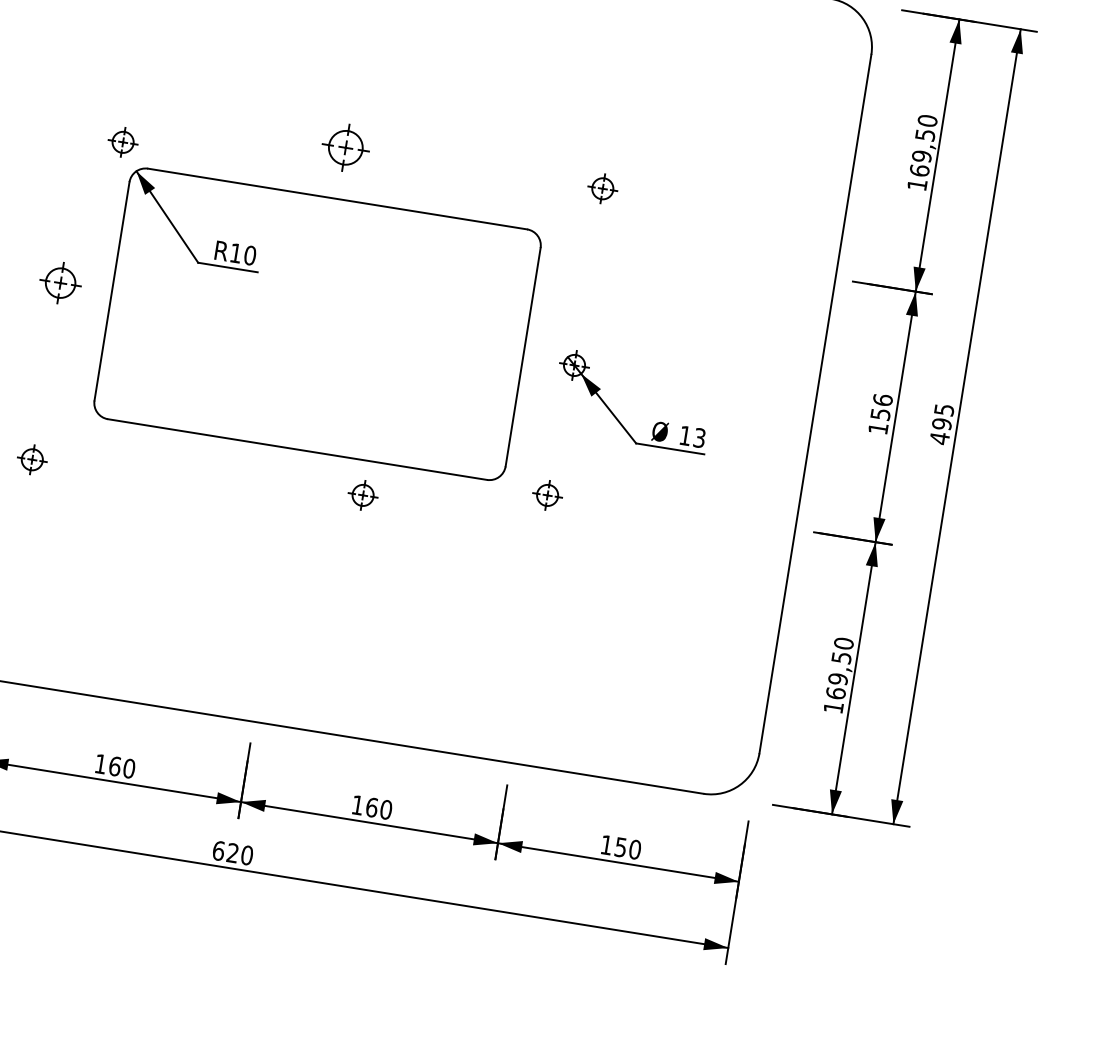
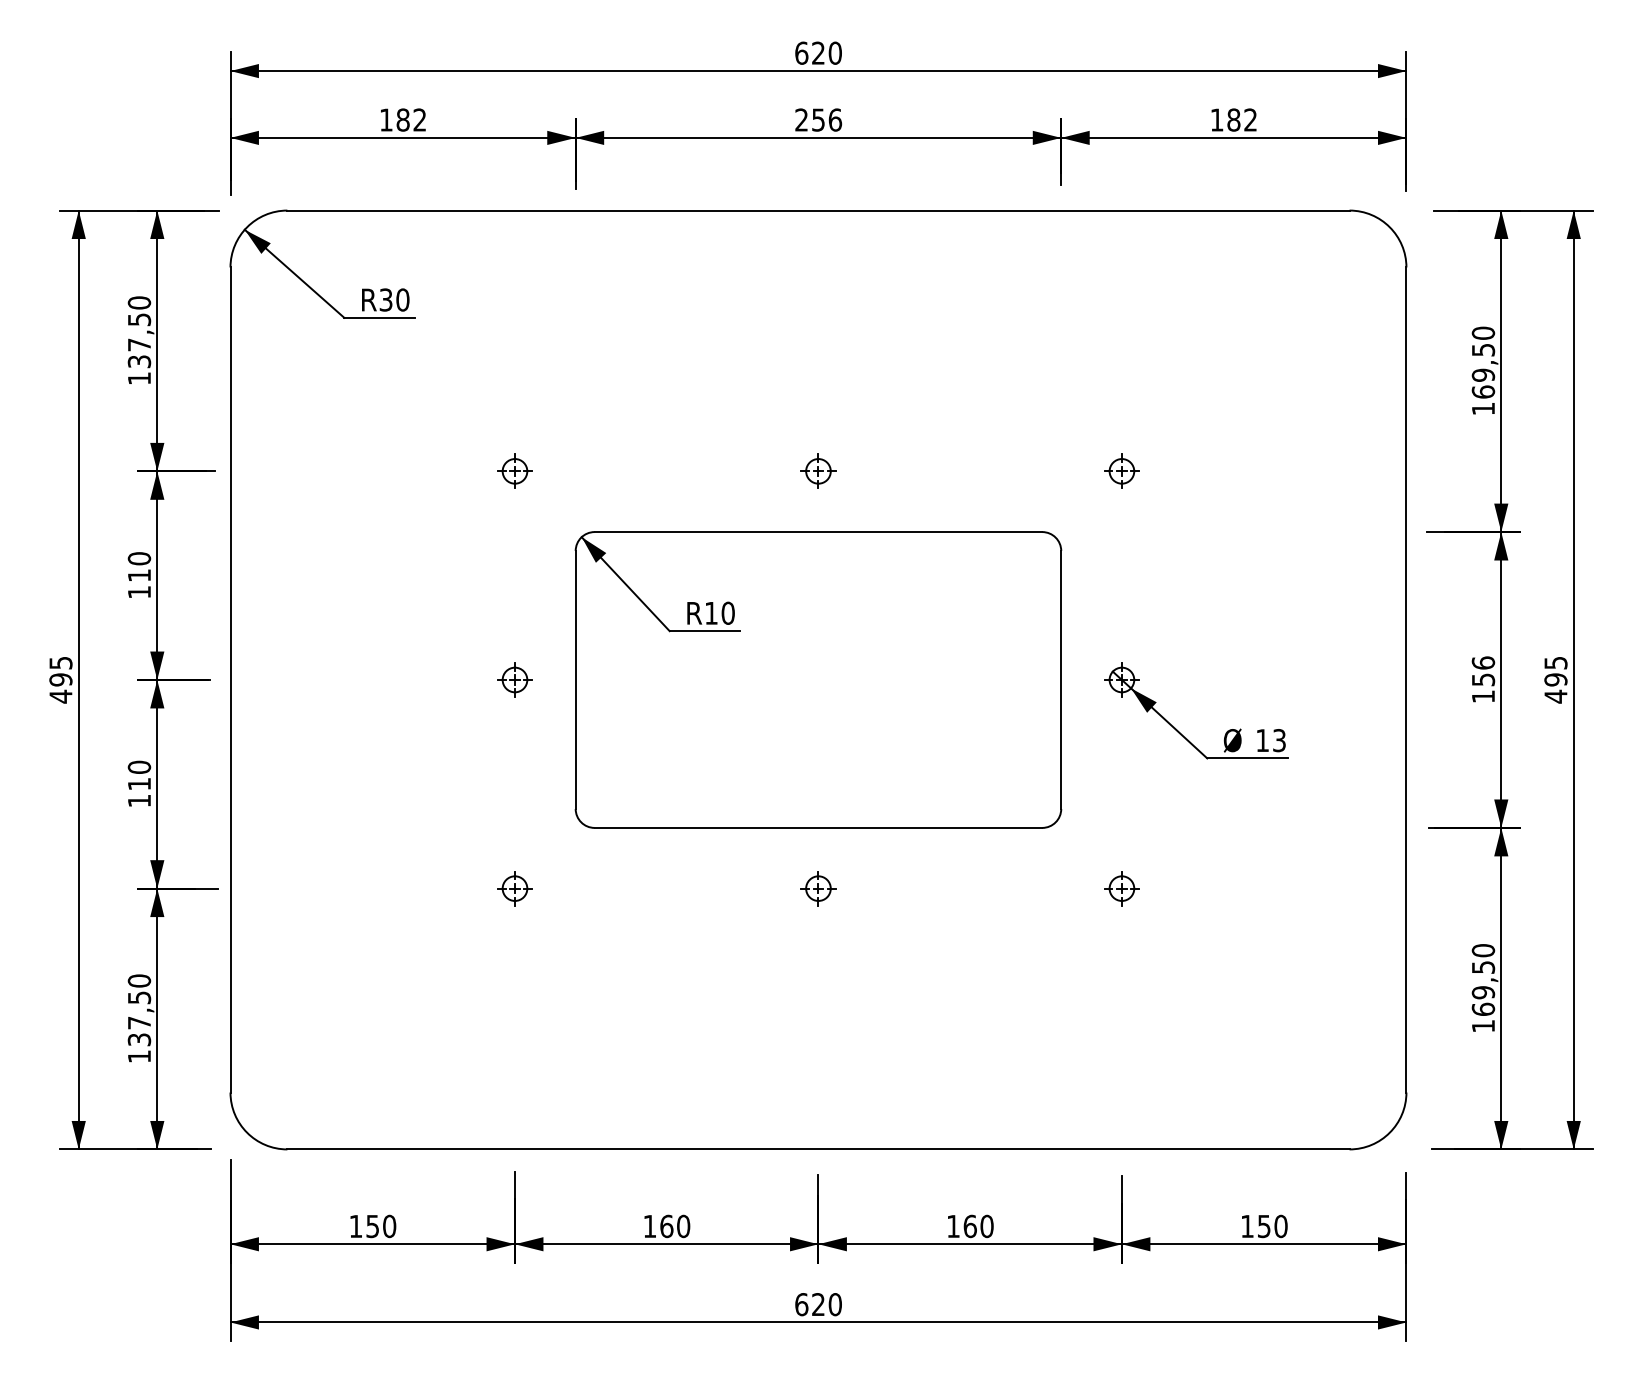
part: (122, 141) -> (514, 470), moved
part: (346, 146) -> (818, 470), size x0.62
part: (60, 282) -> (514, 679), size x0.71
part: (363, 495) -> (818, 888), moved
part: (547, 495) -> (1121, 888), moved

